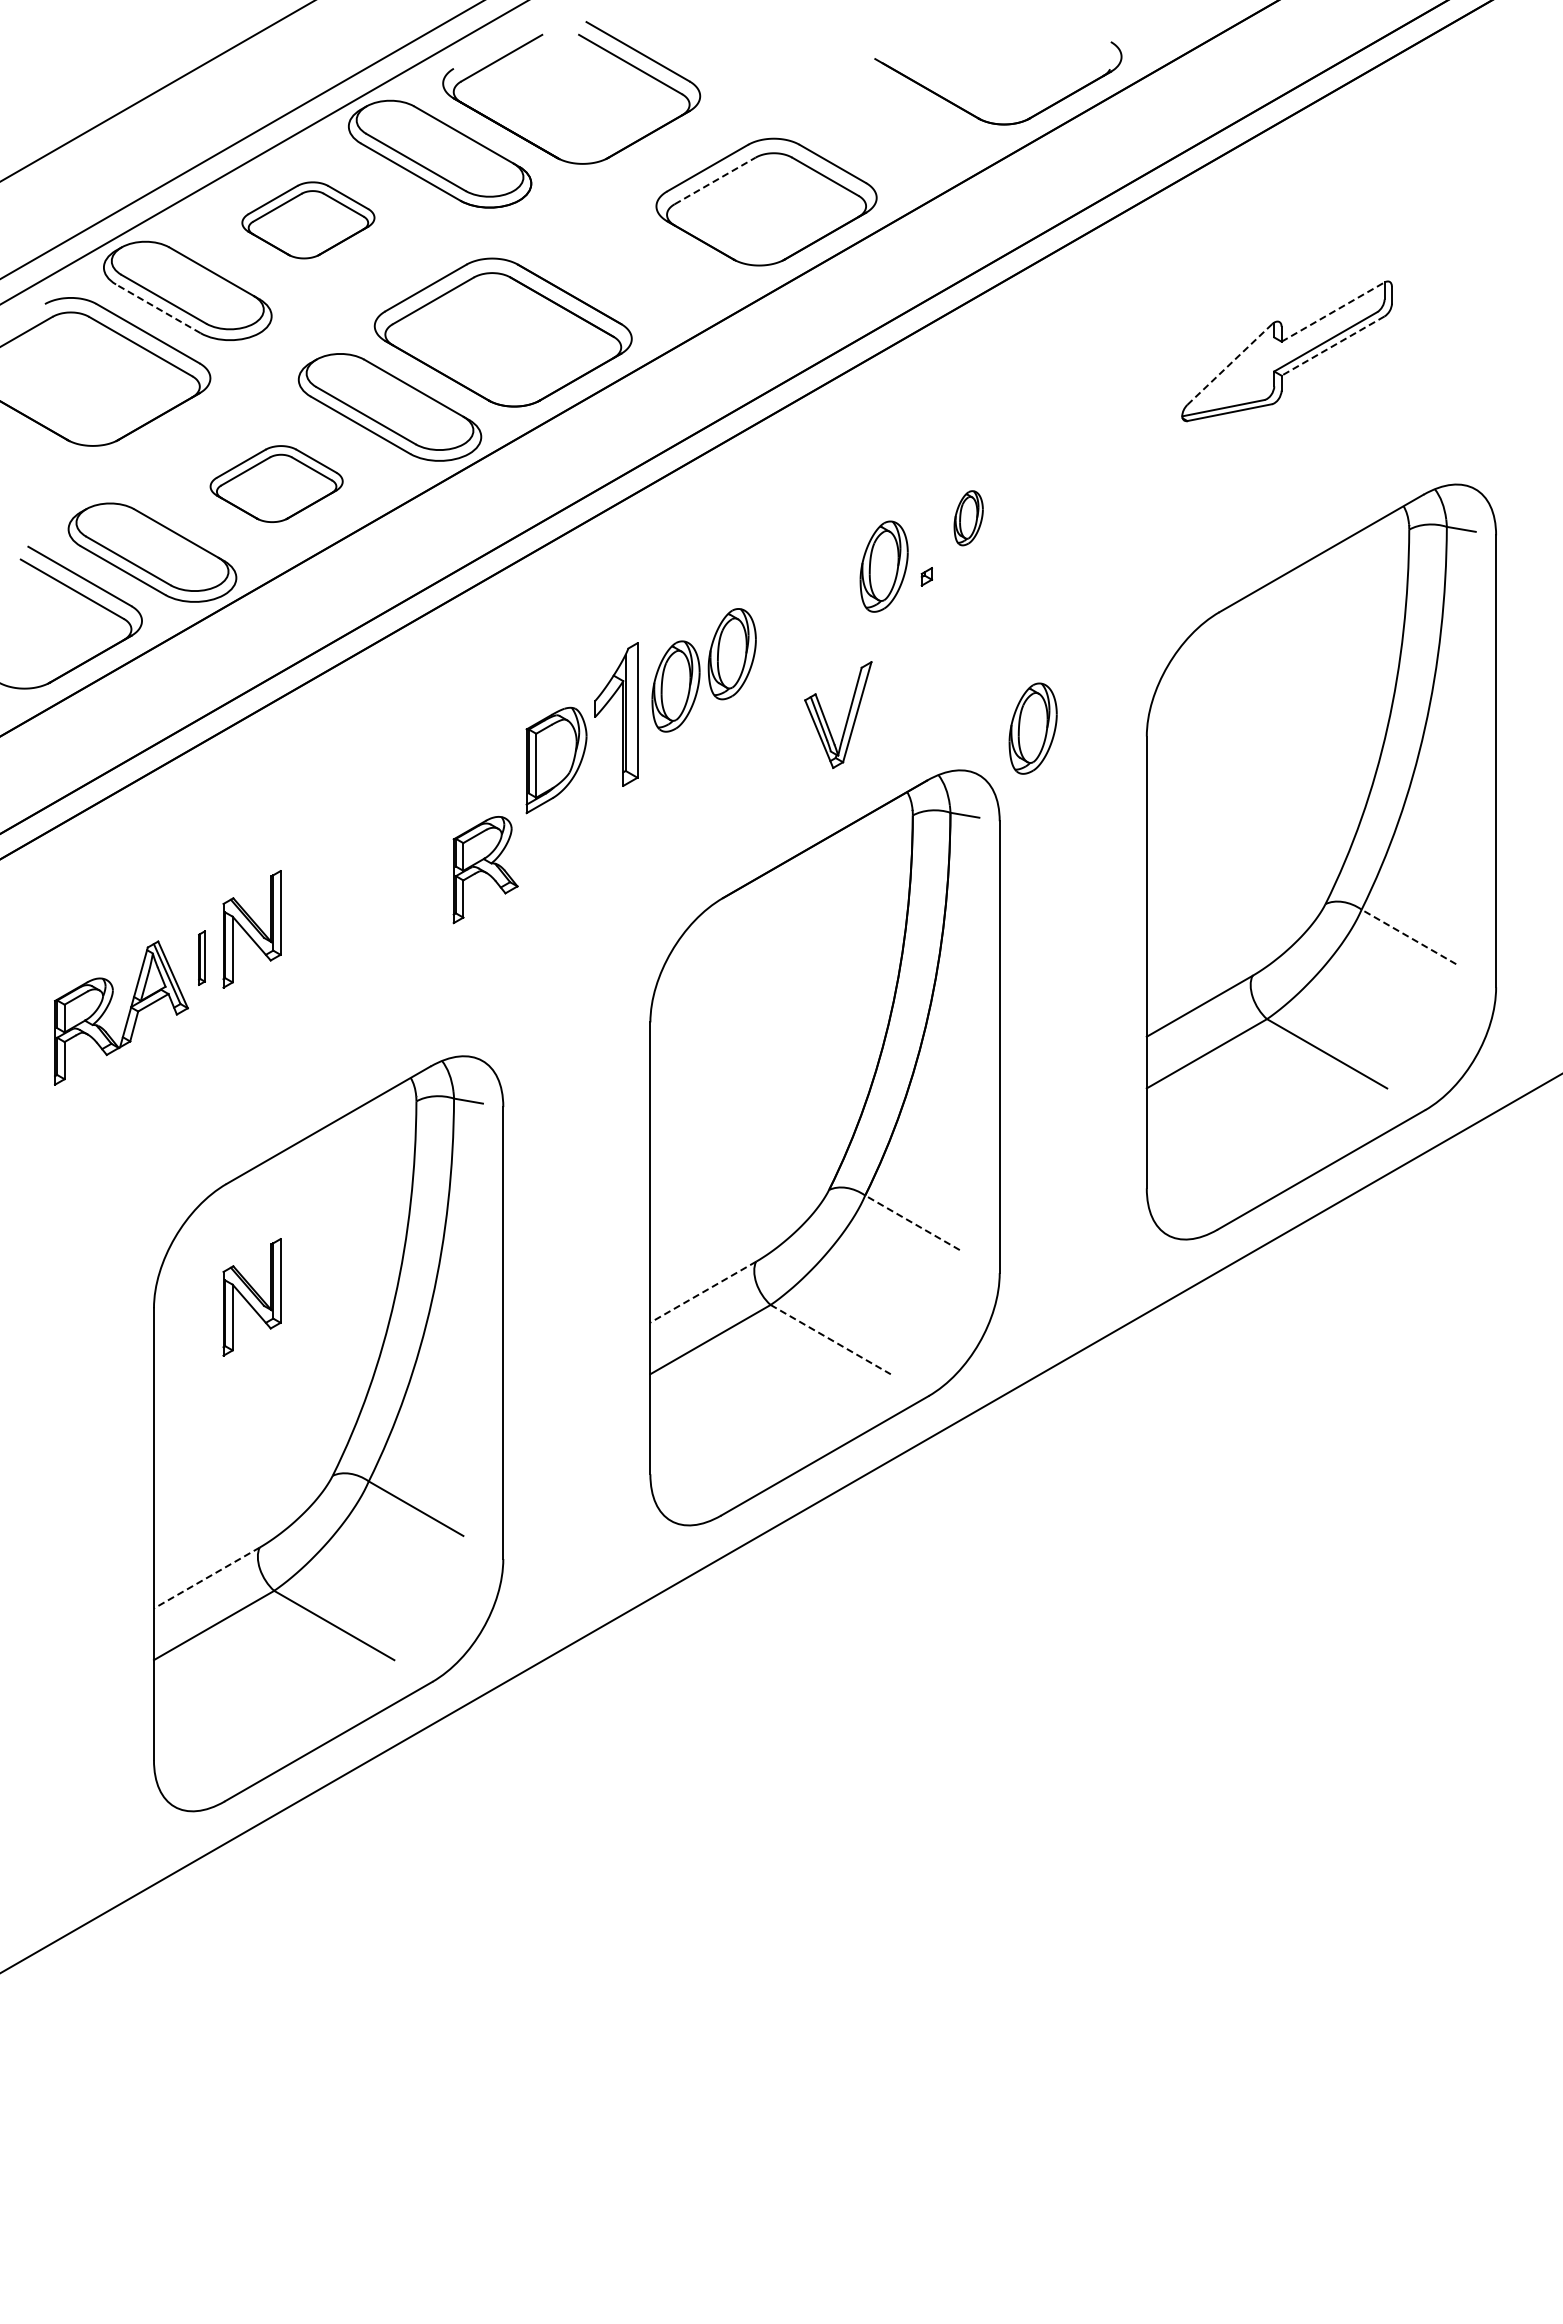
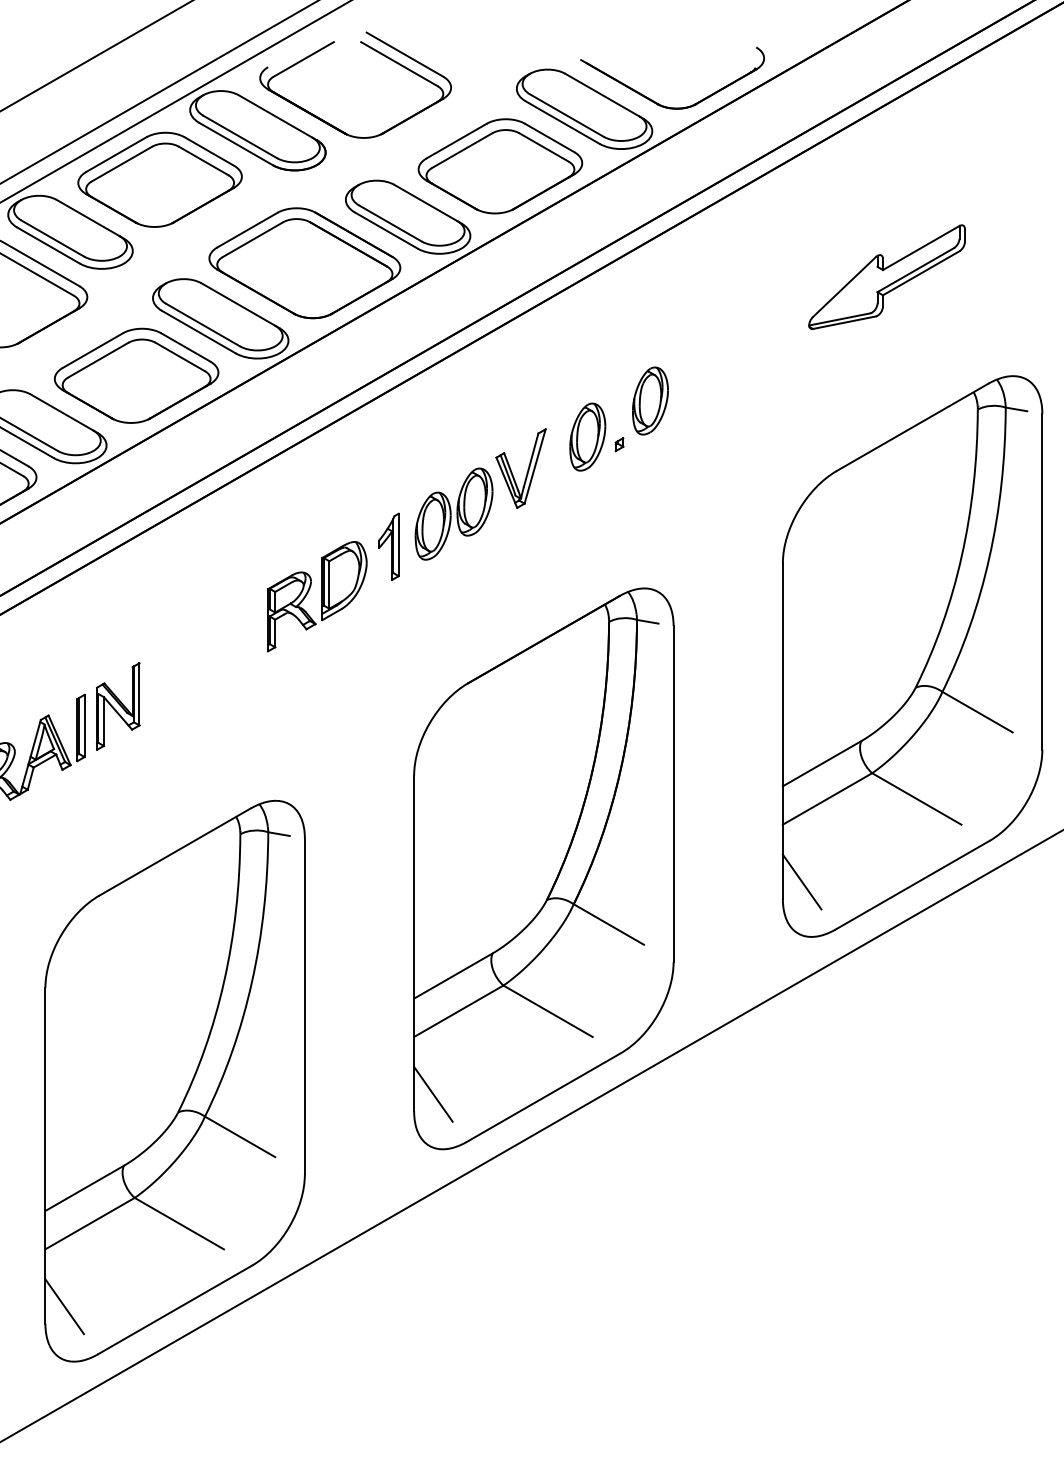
part: (879, 125) -> (584, 109), added
line: (715, 180) -> (462, 150), dashed -> solid
part: (308, 220) -> (160, 179), size x1.67
part: (642, 270) -> (408, 217), added
line: (158, 308) -> (48, 245), dashed -> solid
line: (1333, 311) -> (921, 247), dashed -> solid
line: (1332, 346) -> (920, 273), dashed -> solid
line: (1230, 364) -> (845, 286), dashed -> solid
part: (276, 483) -> (136, 375), size x1.67
part: (968, 518) -> (650, 401), size x1.67
part: (616, 713) -> (388, 546), size x0.62
part: (847, 715) -> (527, 468), moved
part: (1032, 728) -> (697, 557), removed
part: (485, 870) -> (291, 612), moved
line: (1408, 936) -> (977, 711), dashed -> solid
part: (201, 957) -> (80, 727), size x1.67
line: (1172, 1165) -> (801, 881), added
line: (912, 1222) -> (608, 924), dashed -> solid
line: (702, 1292) -> (452, 976), dashed -> solid
part: (251, 1297) -> (117, 979), removed
line: (831, 1339) -> (548, 1011), dashed -> solid
line: (676, 1451) -> (433, 1094), added
line: (206, 1578) -> (84, 1188), dashed -> solid
line: (179, 1737) -> (64, 1306), added

